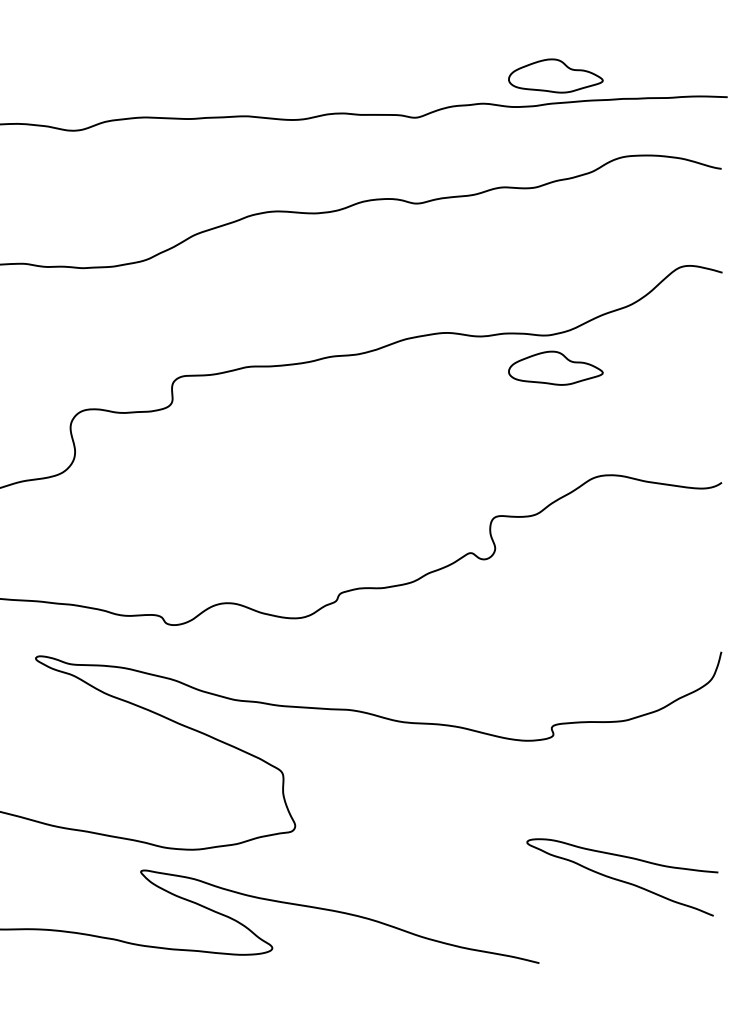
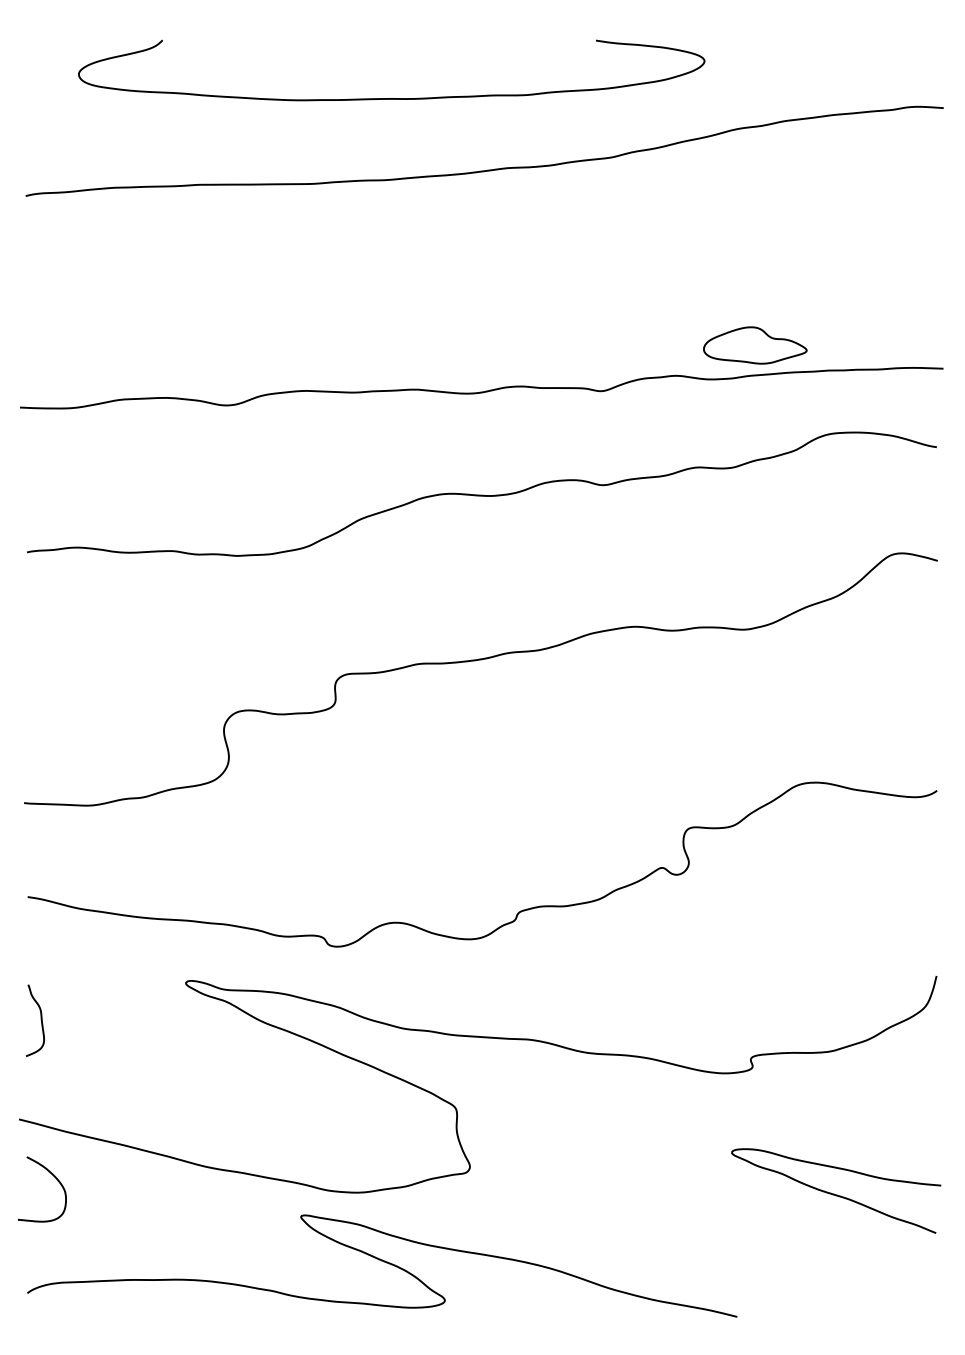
part: (556, 368) -> (755, 665), removed
curve: (620, 879) -> (834, 1193), moved

